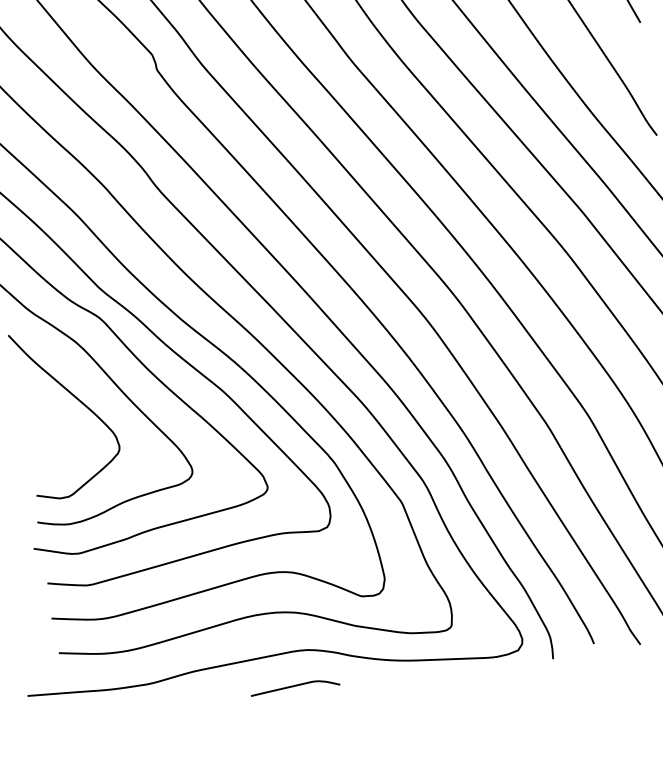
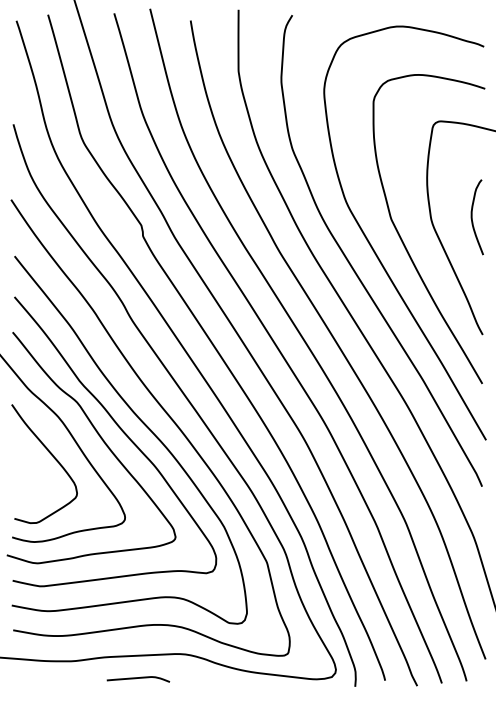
curve: (295, 686) -> (138, 678), moved

